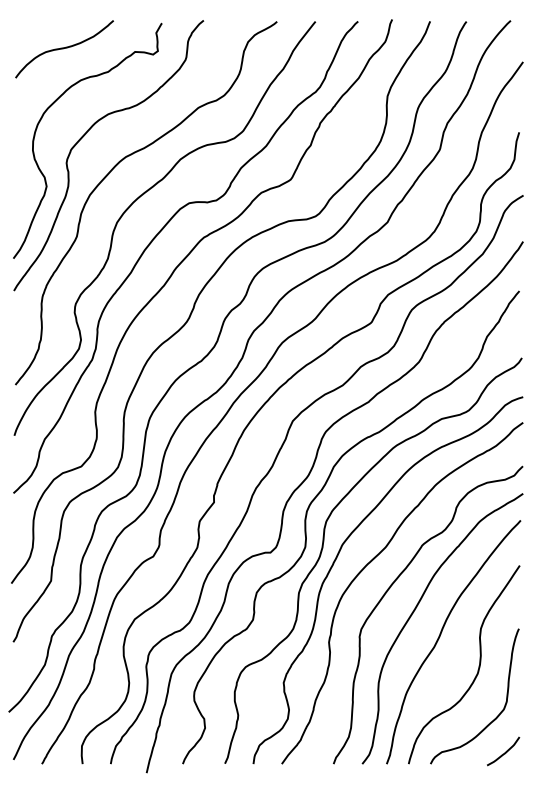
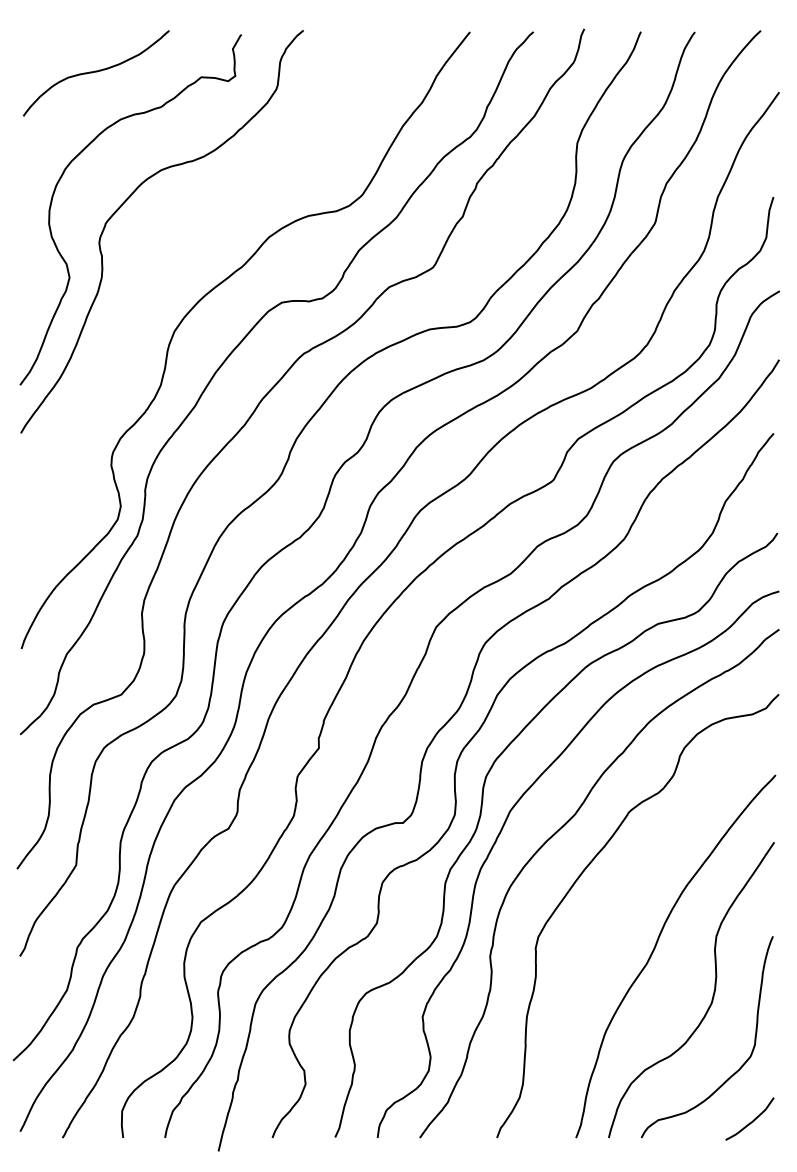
curve: (109, 174) -> (163, 259), removed
curve: (414, 612) -> (617, 912), removed

